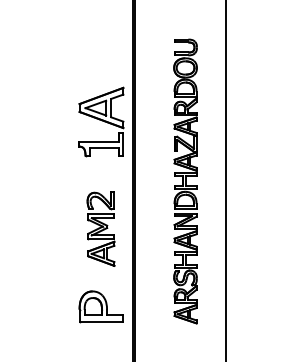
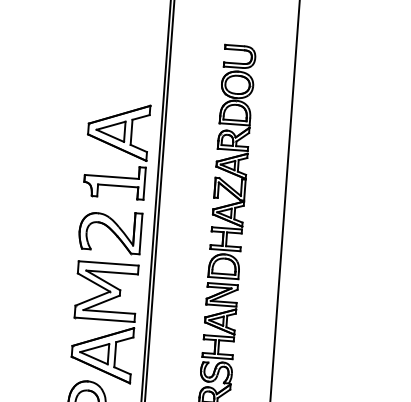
part: (100, 228) -> (104, 296), size x1.67

